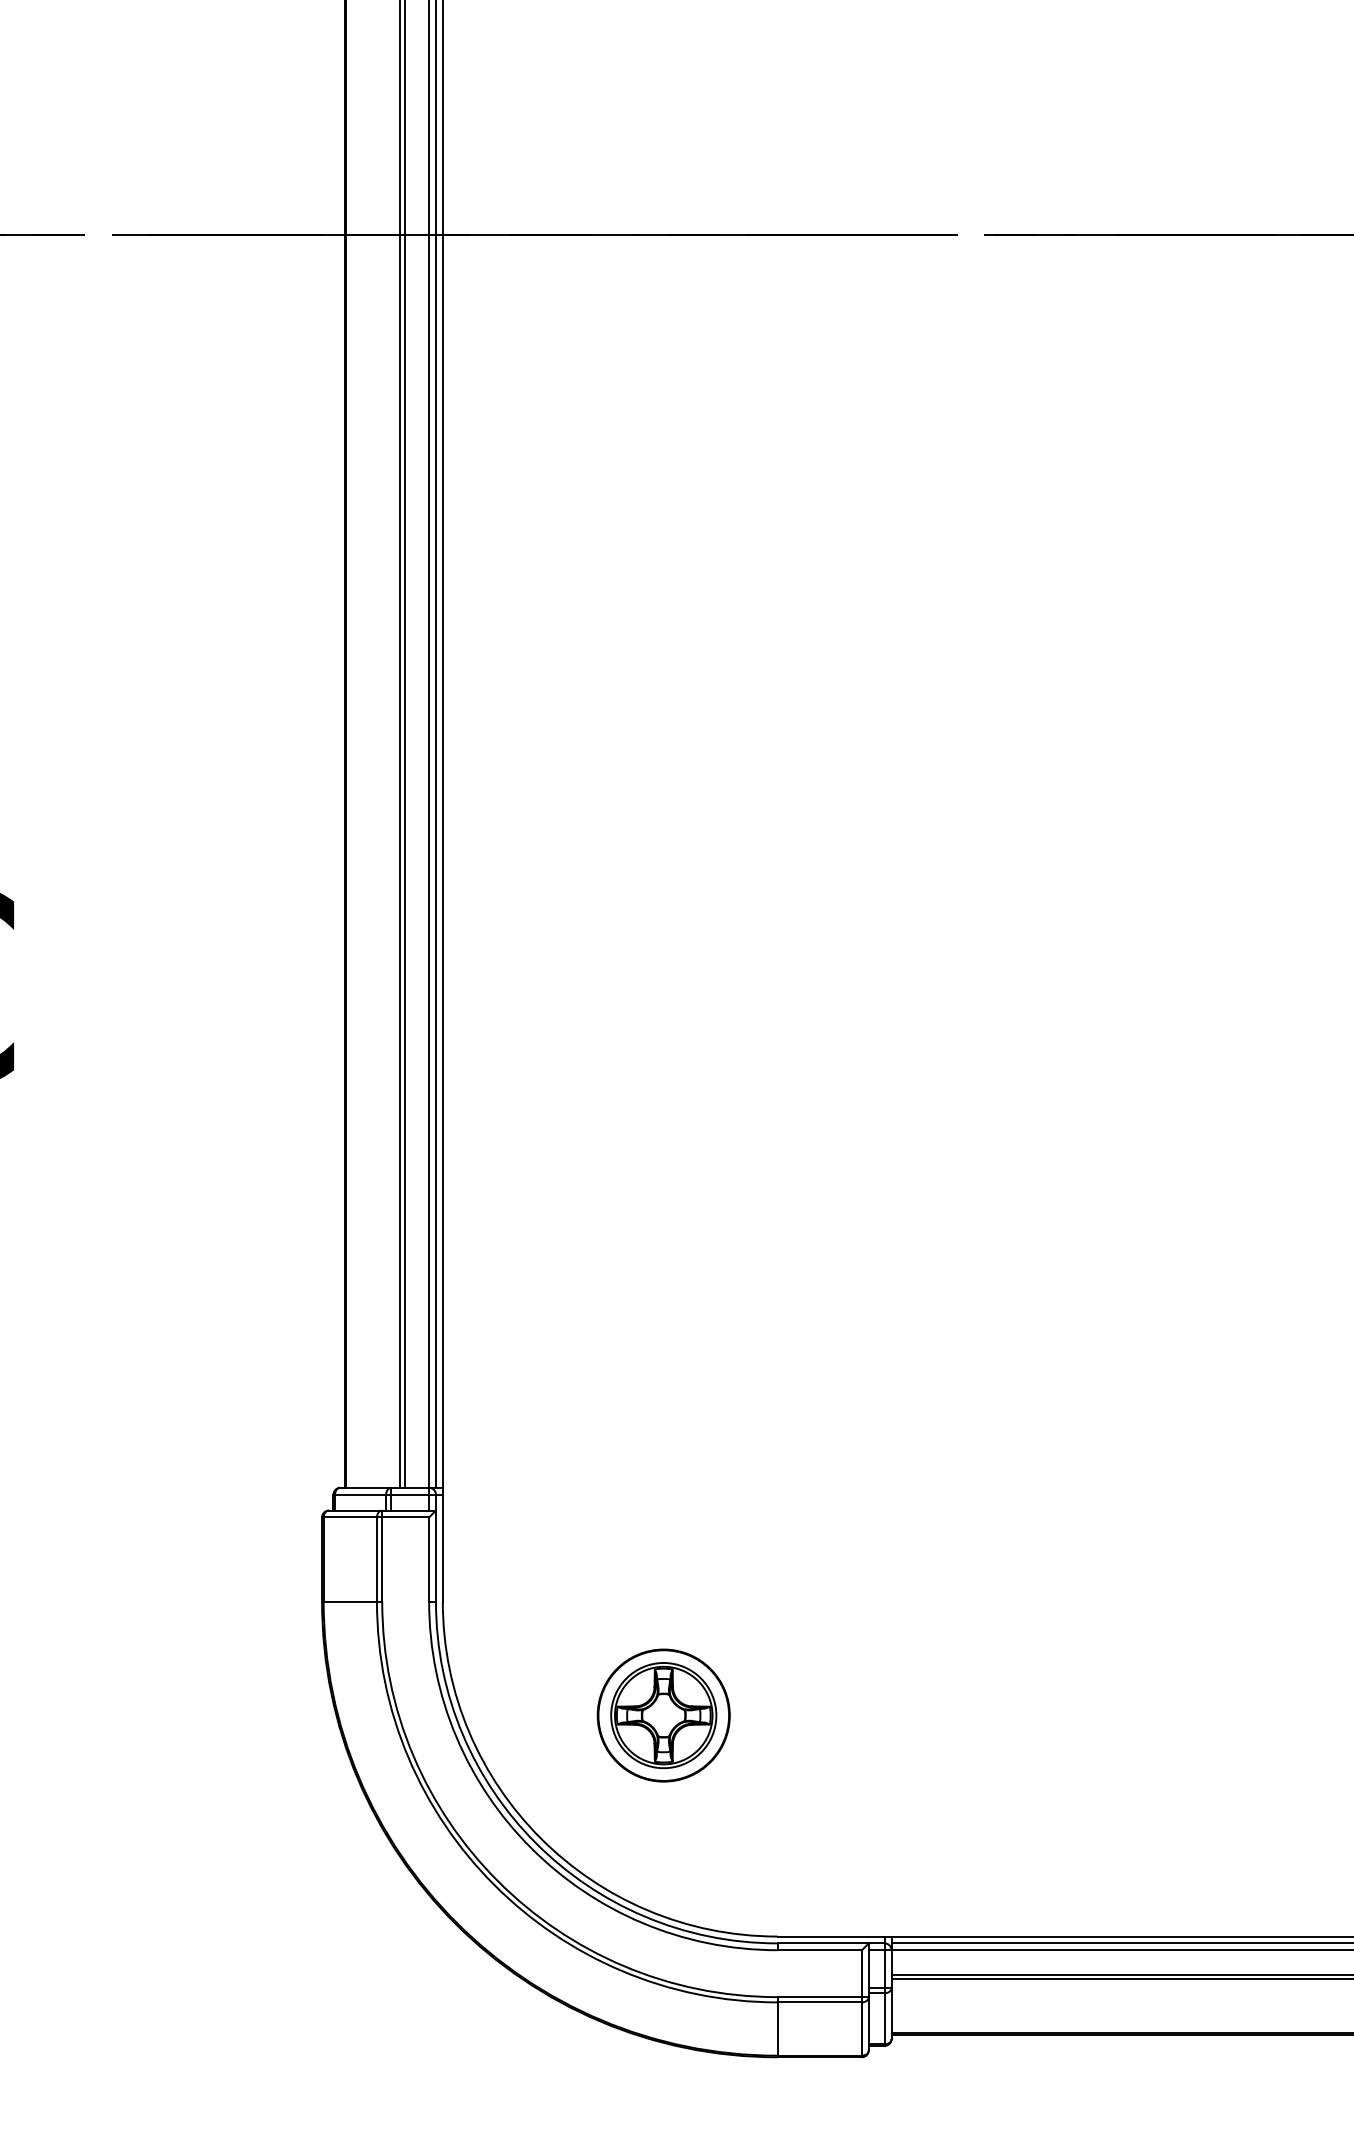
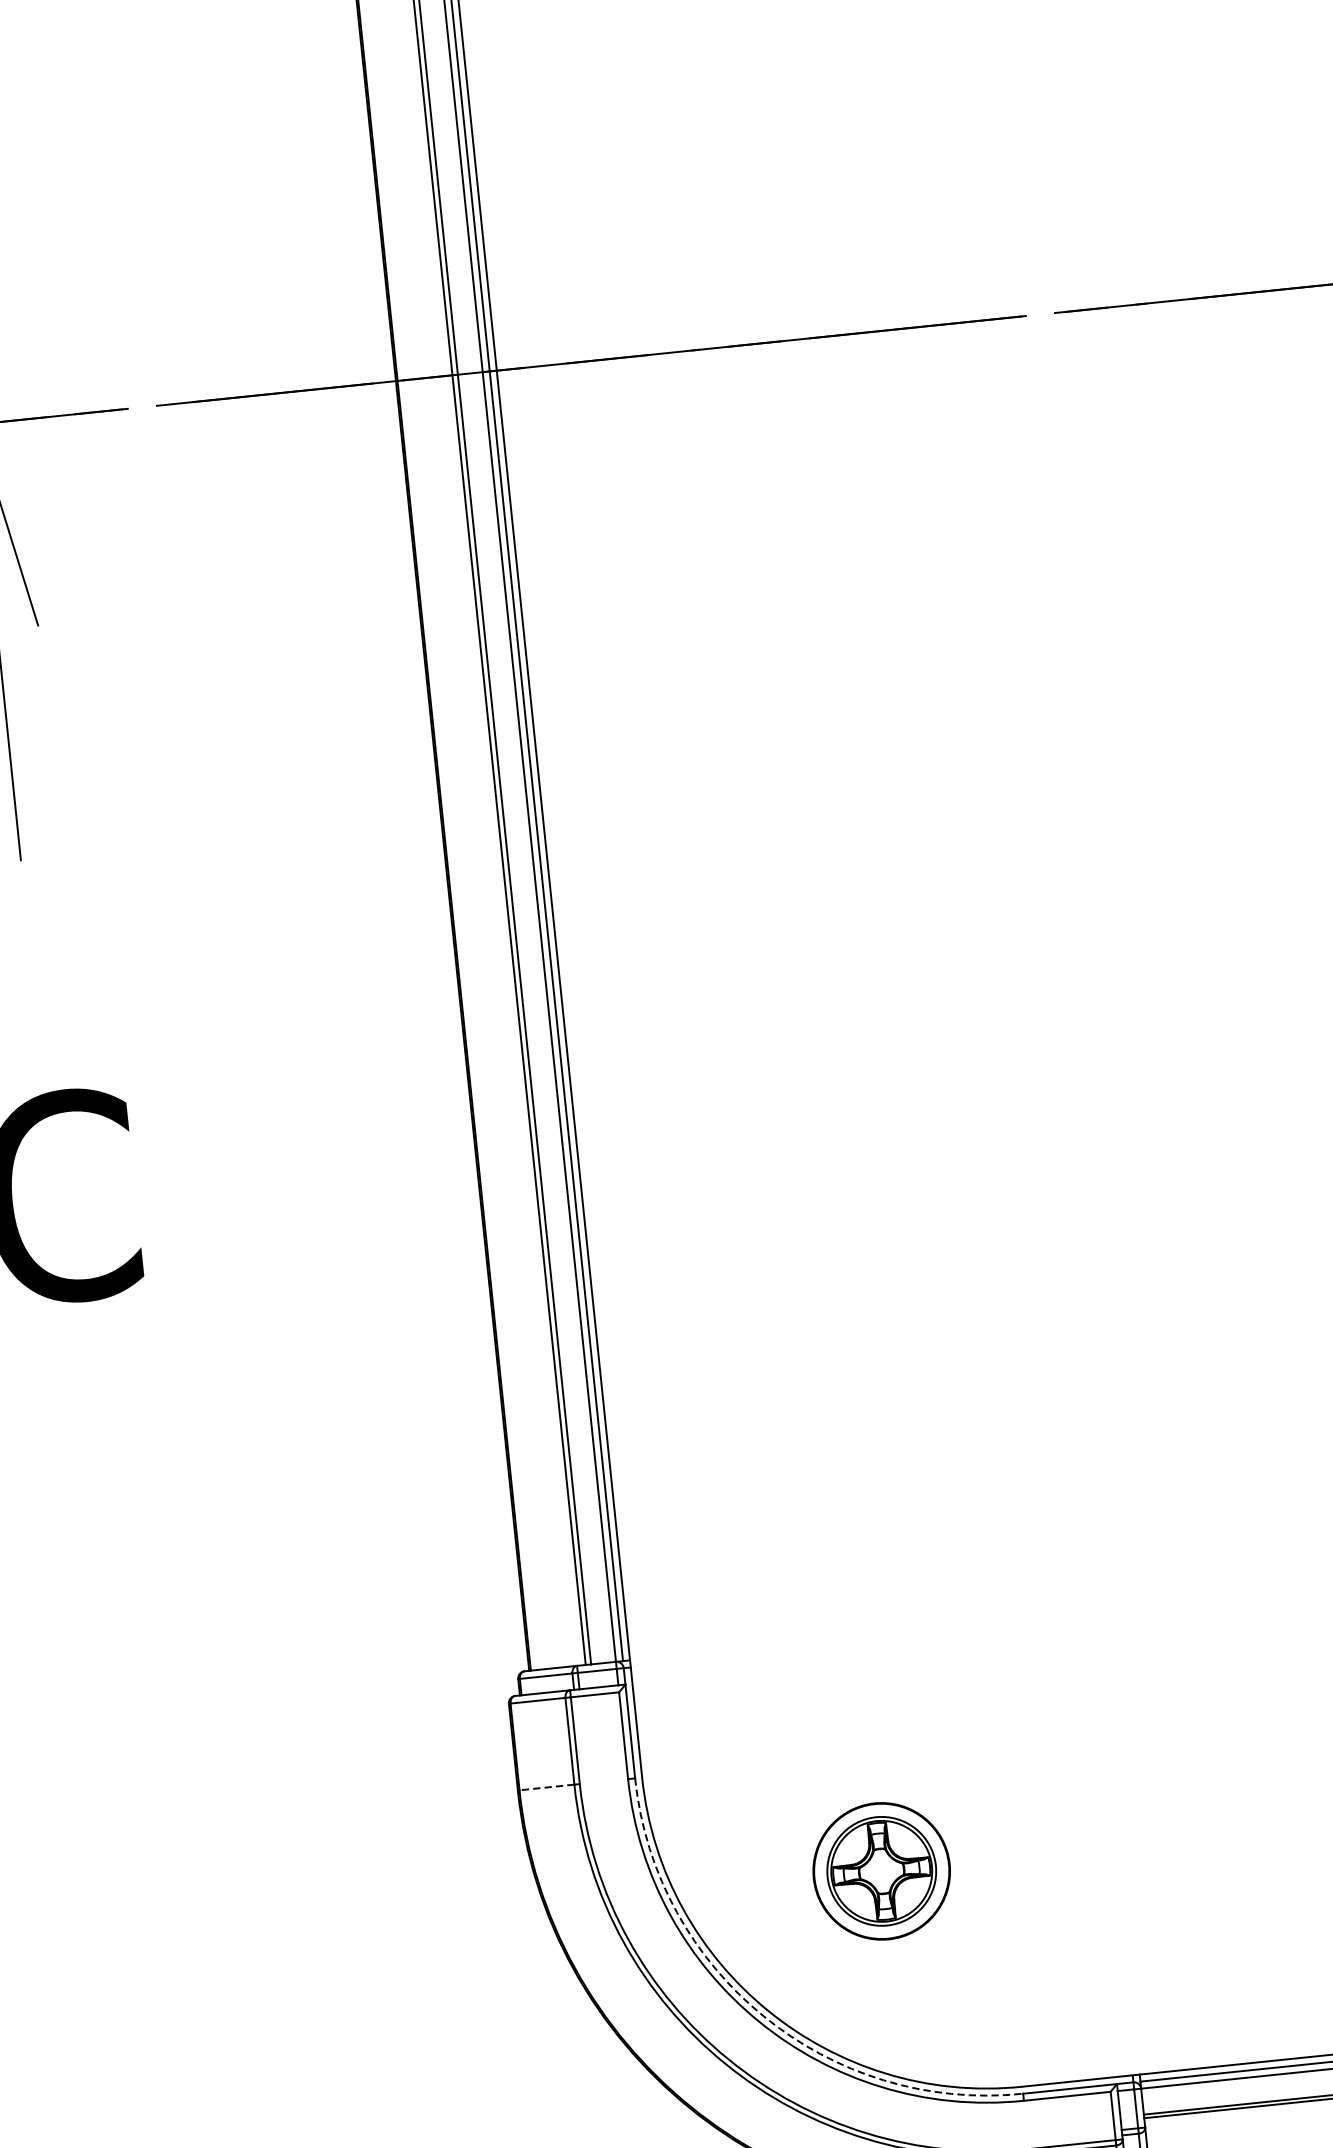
line: (350, 1601) -> (547, 1787), solid -> dashed
arc: (536, 1843) -> (764, 2016), solid -> dashed

